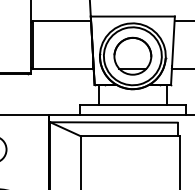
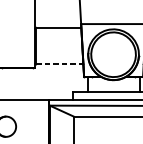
part: (132, 55) -> (113, 54), removed
line: (63, 68) -> (60, 64), solid -> dashed

